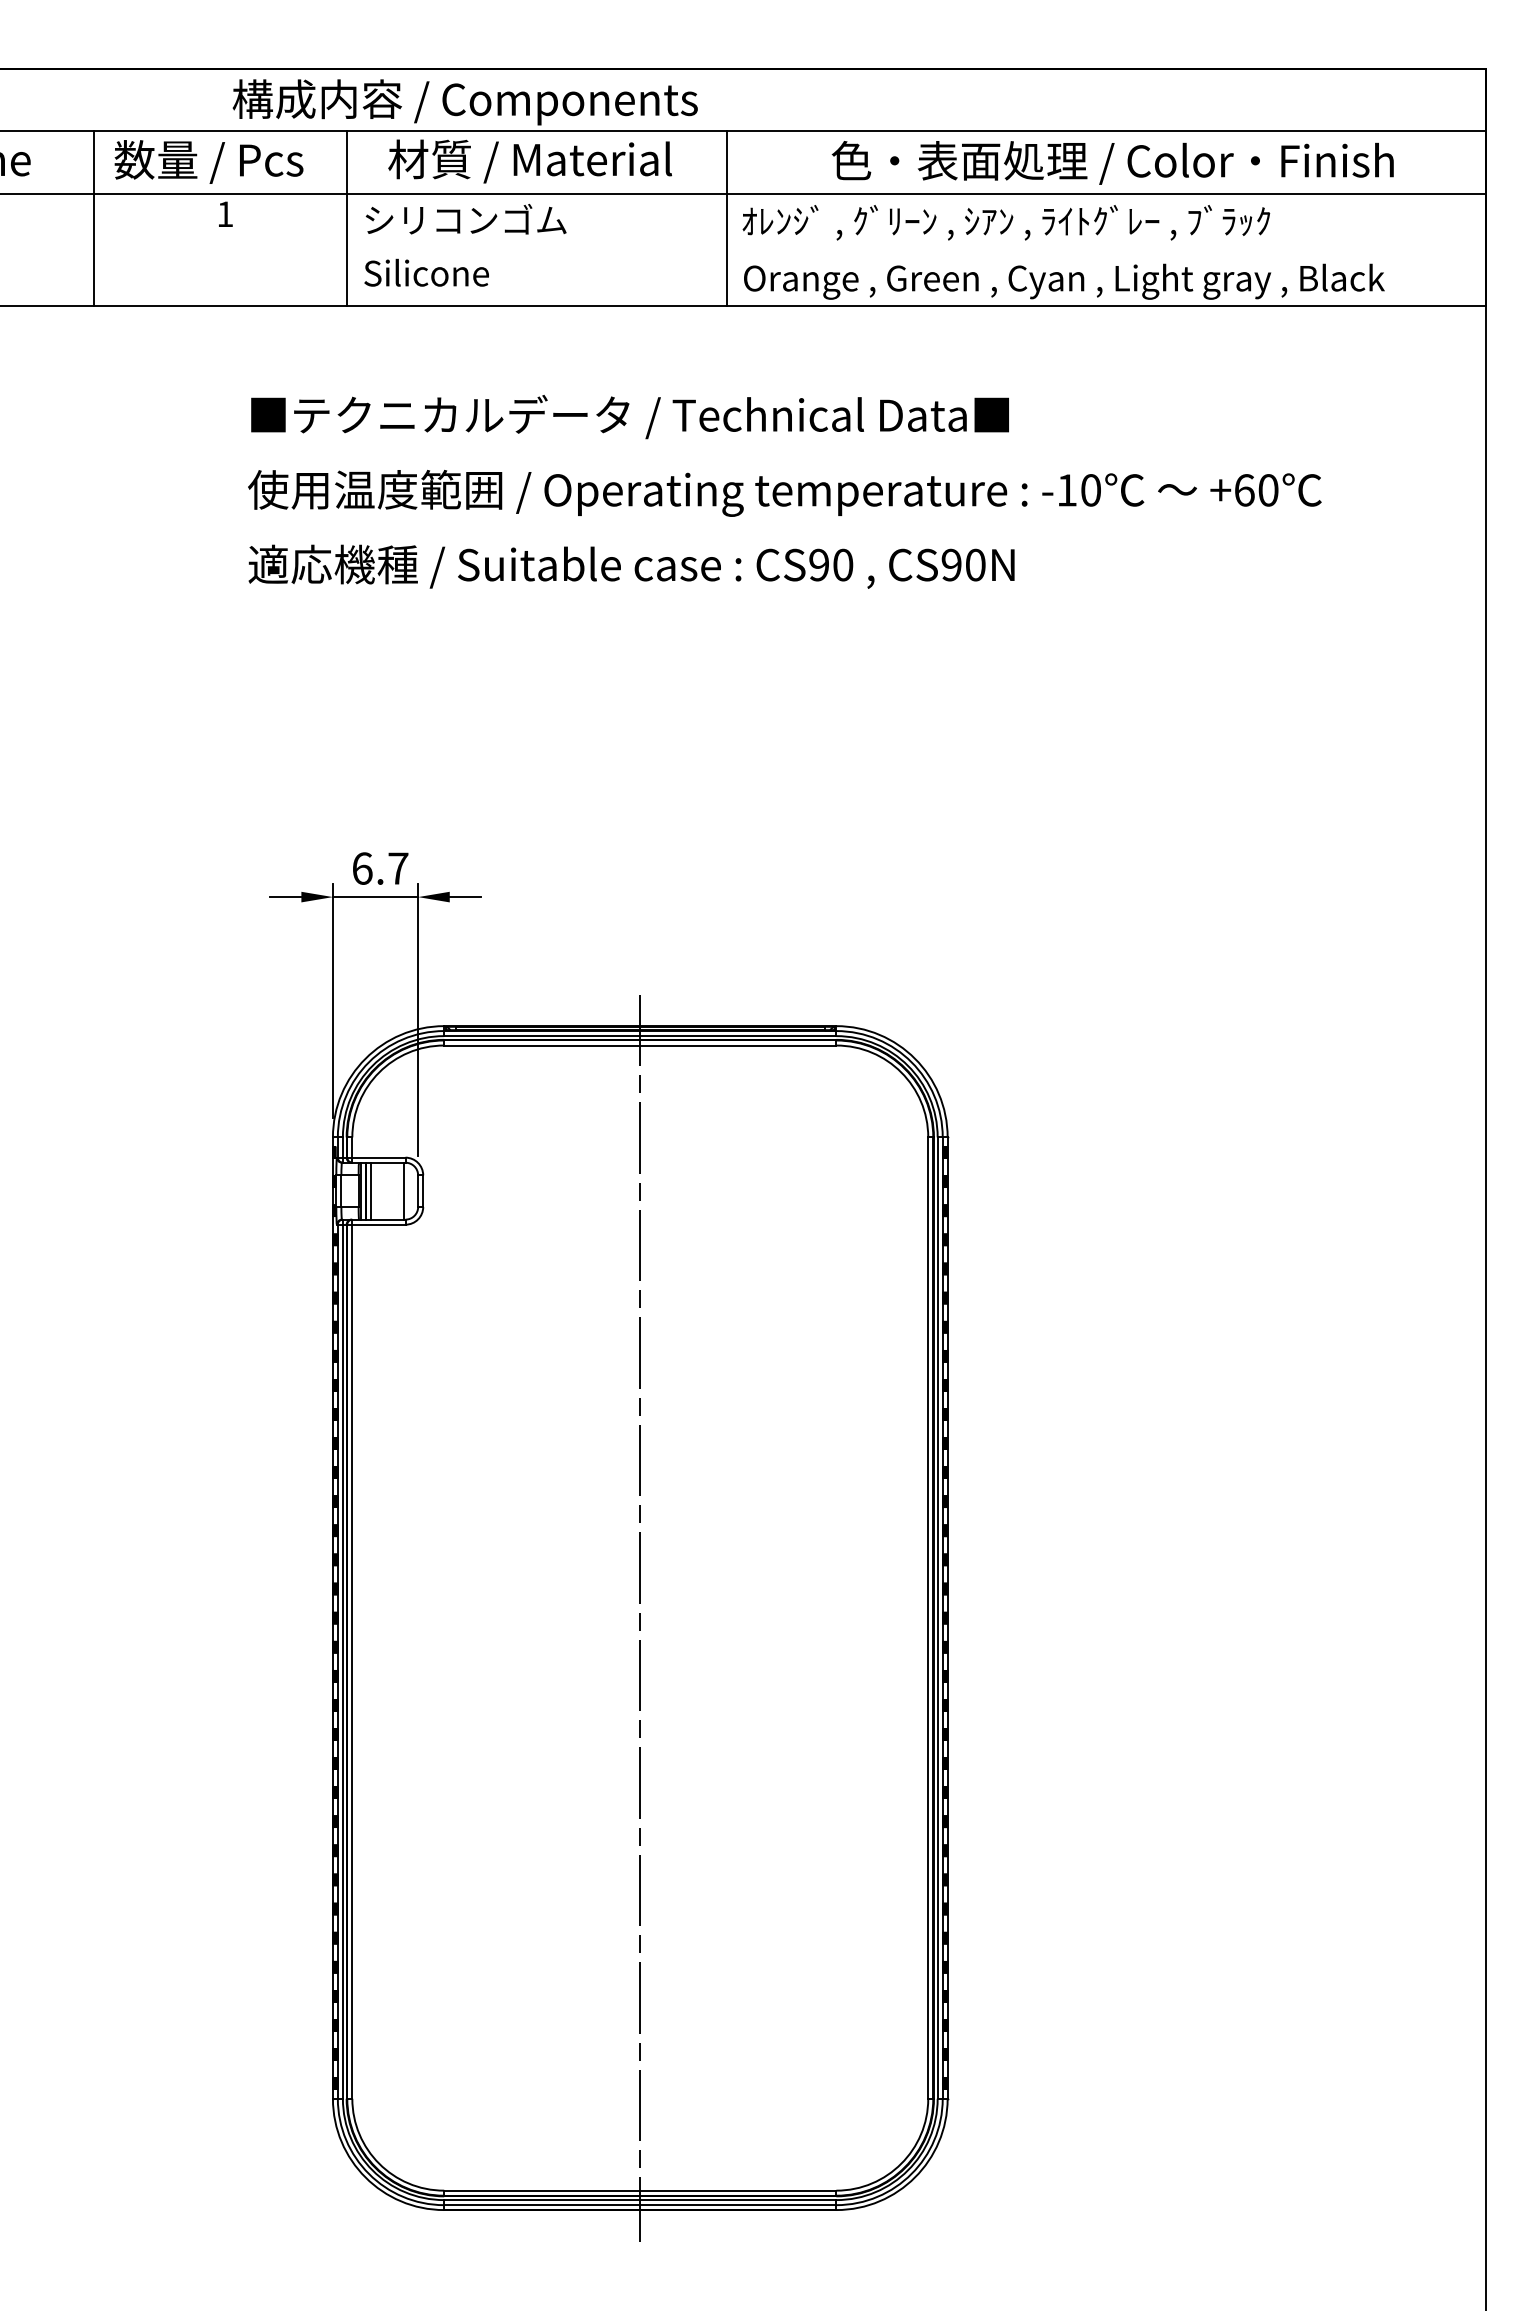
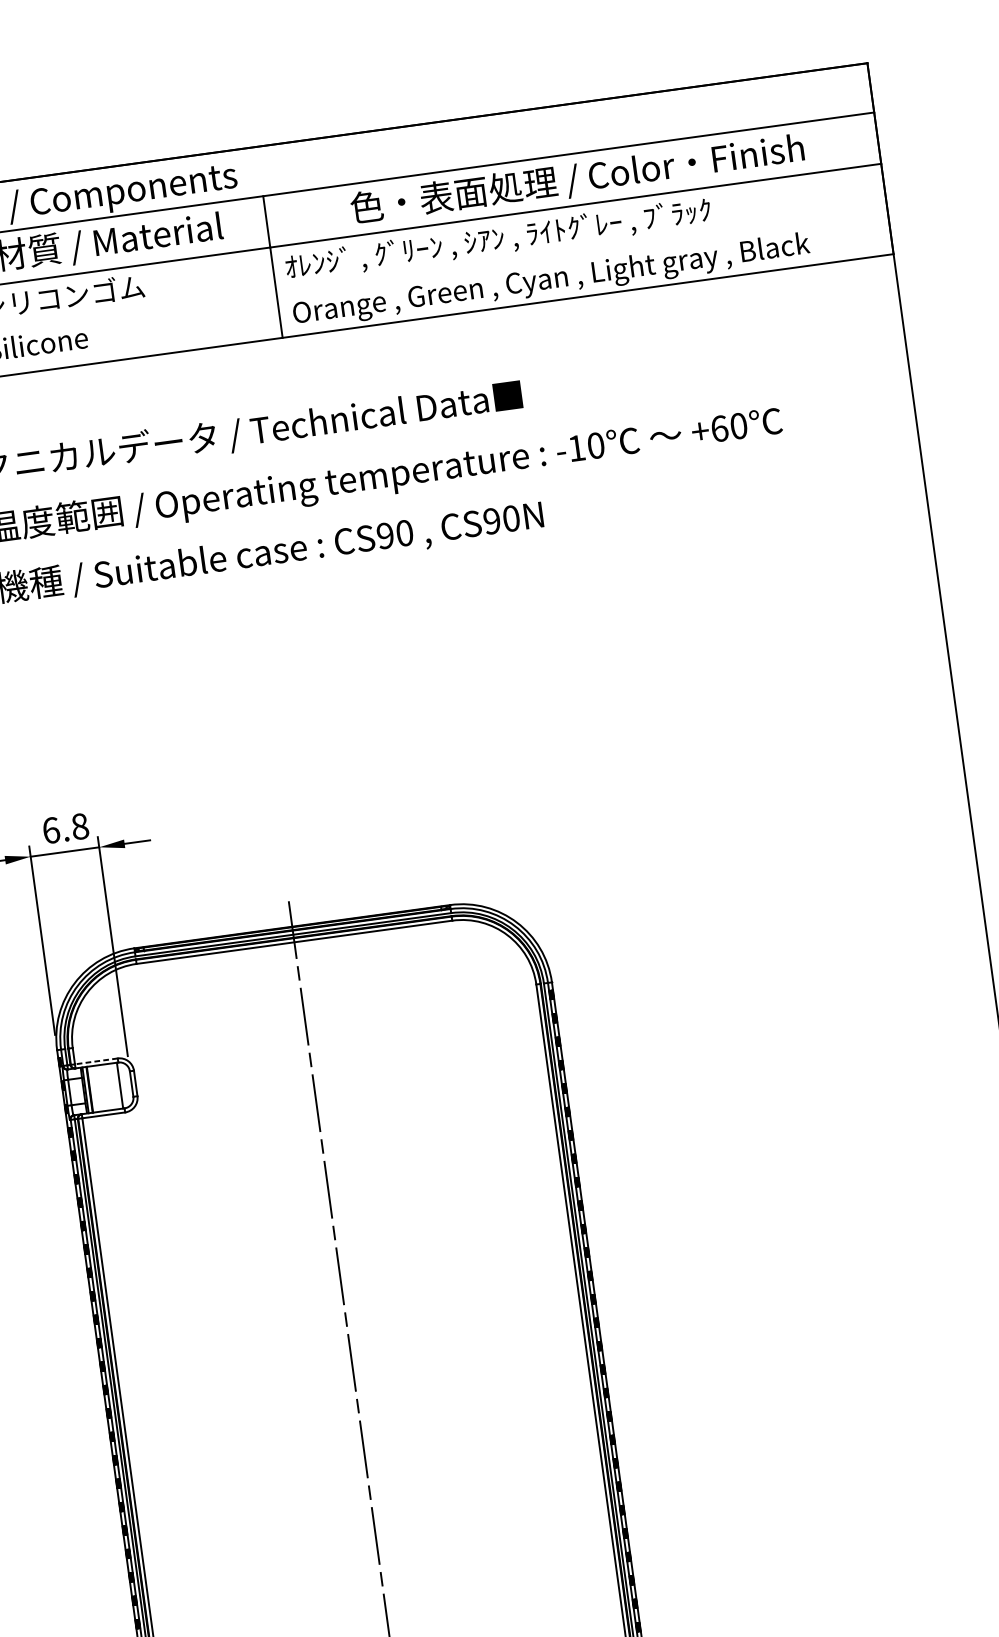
text: (398, 868) -> (80, 826), 6.7 -> 6.8
line: (378, 1157) -> (96, 1061), solid -> dashed
line: (371, 1190) -> (94, 1088), removed

